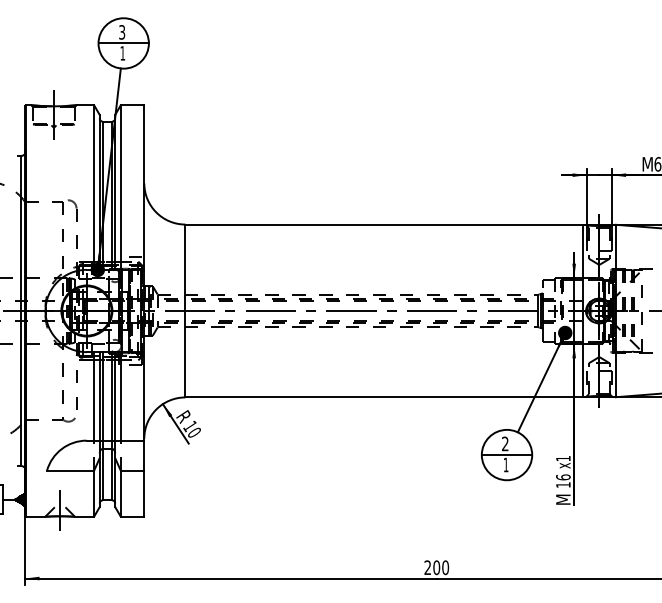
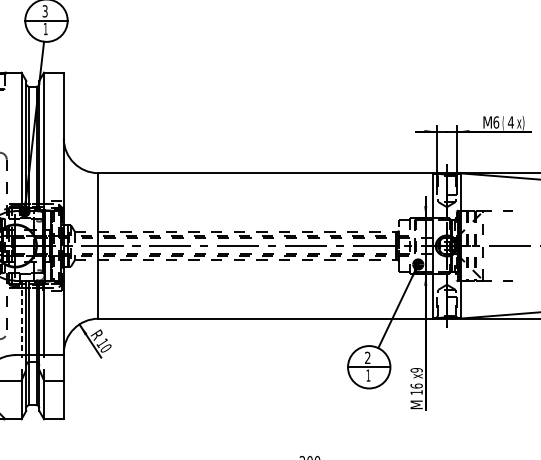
line: (94, 396) -> (21, 317), solid -> dashed
text: (563, 458) -> (416, 370), x1 -> x9

